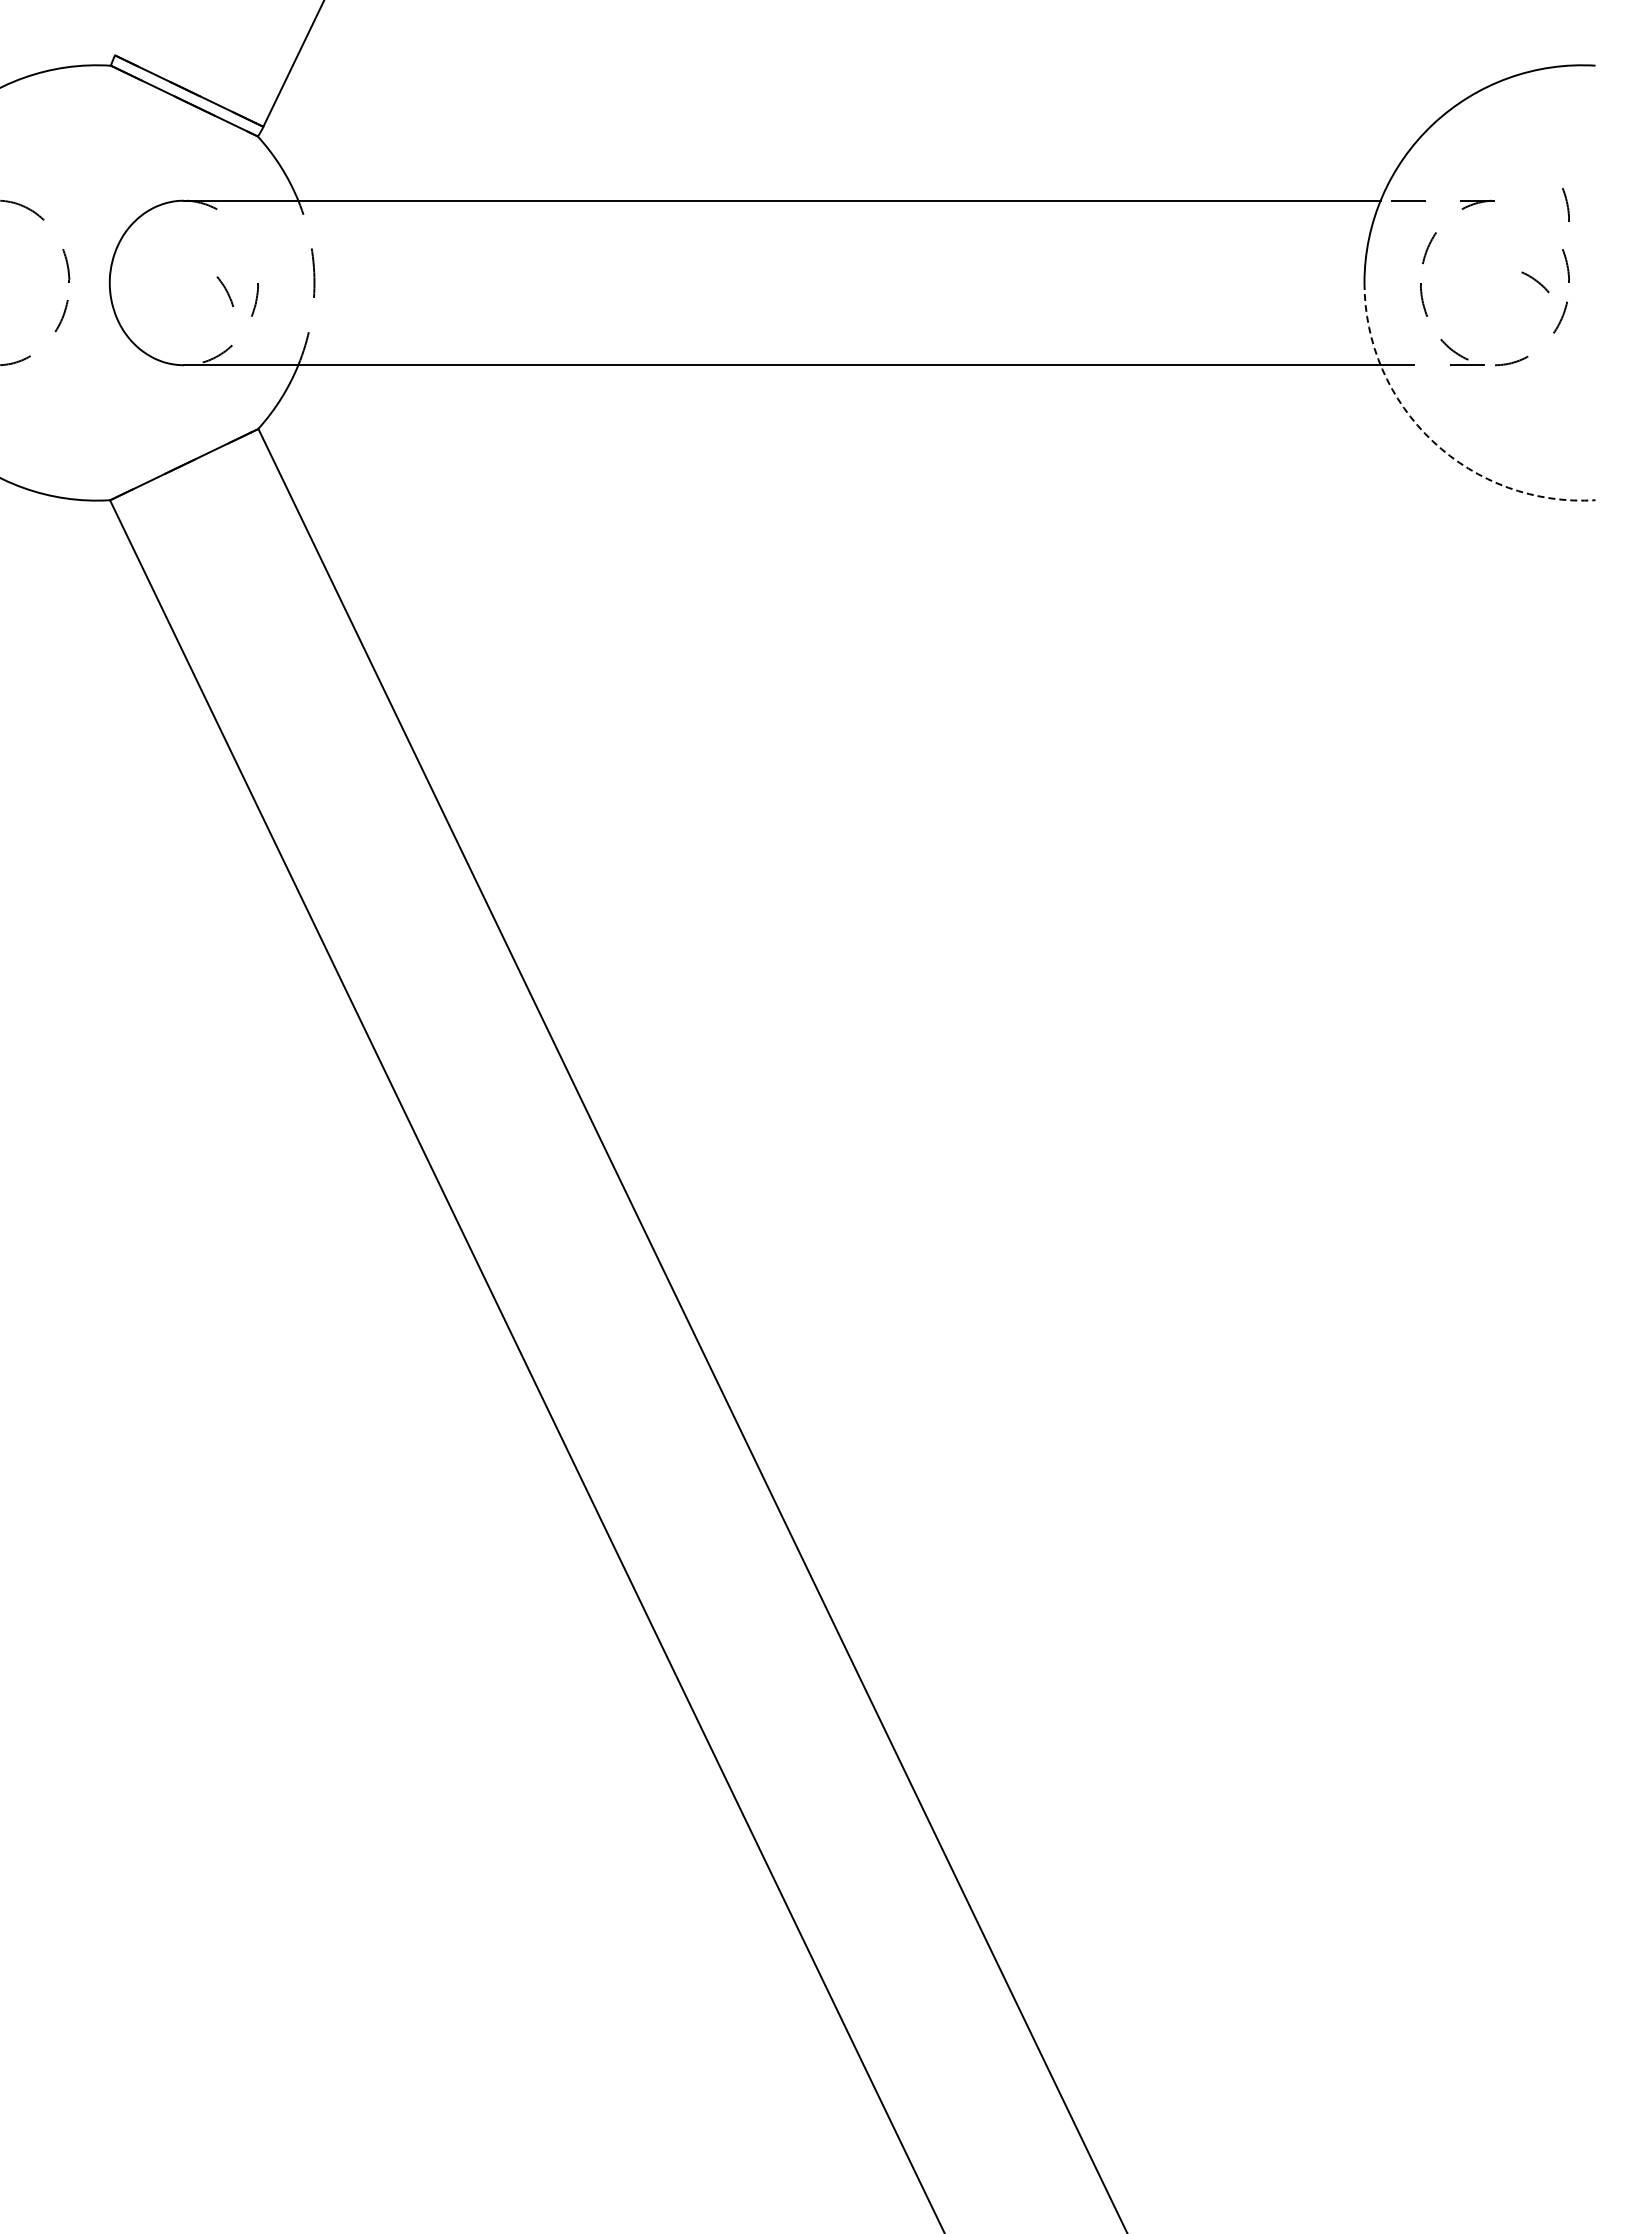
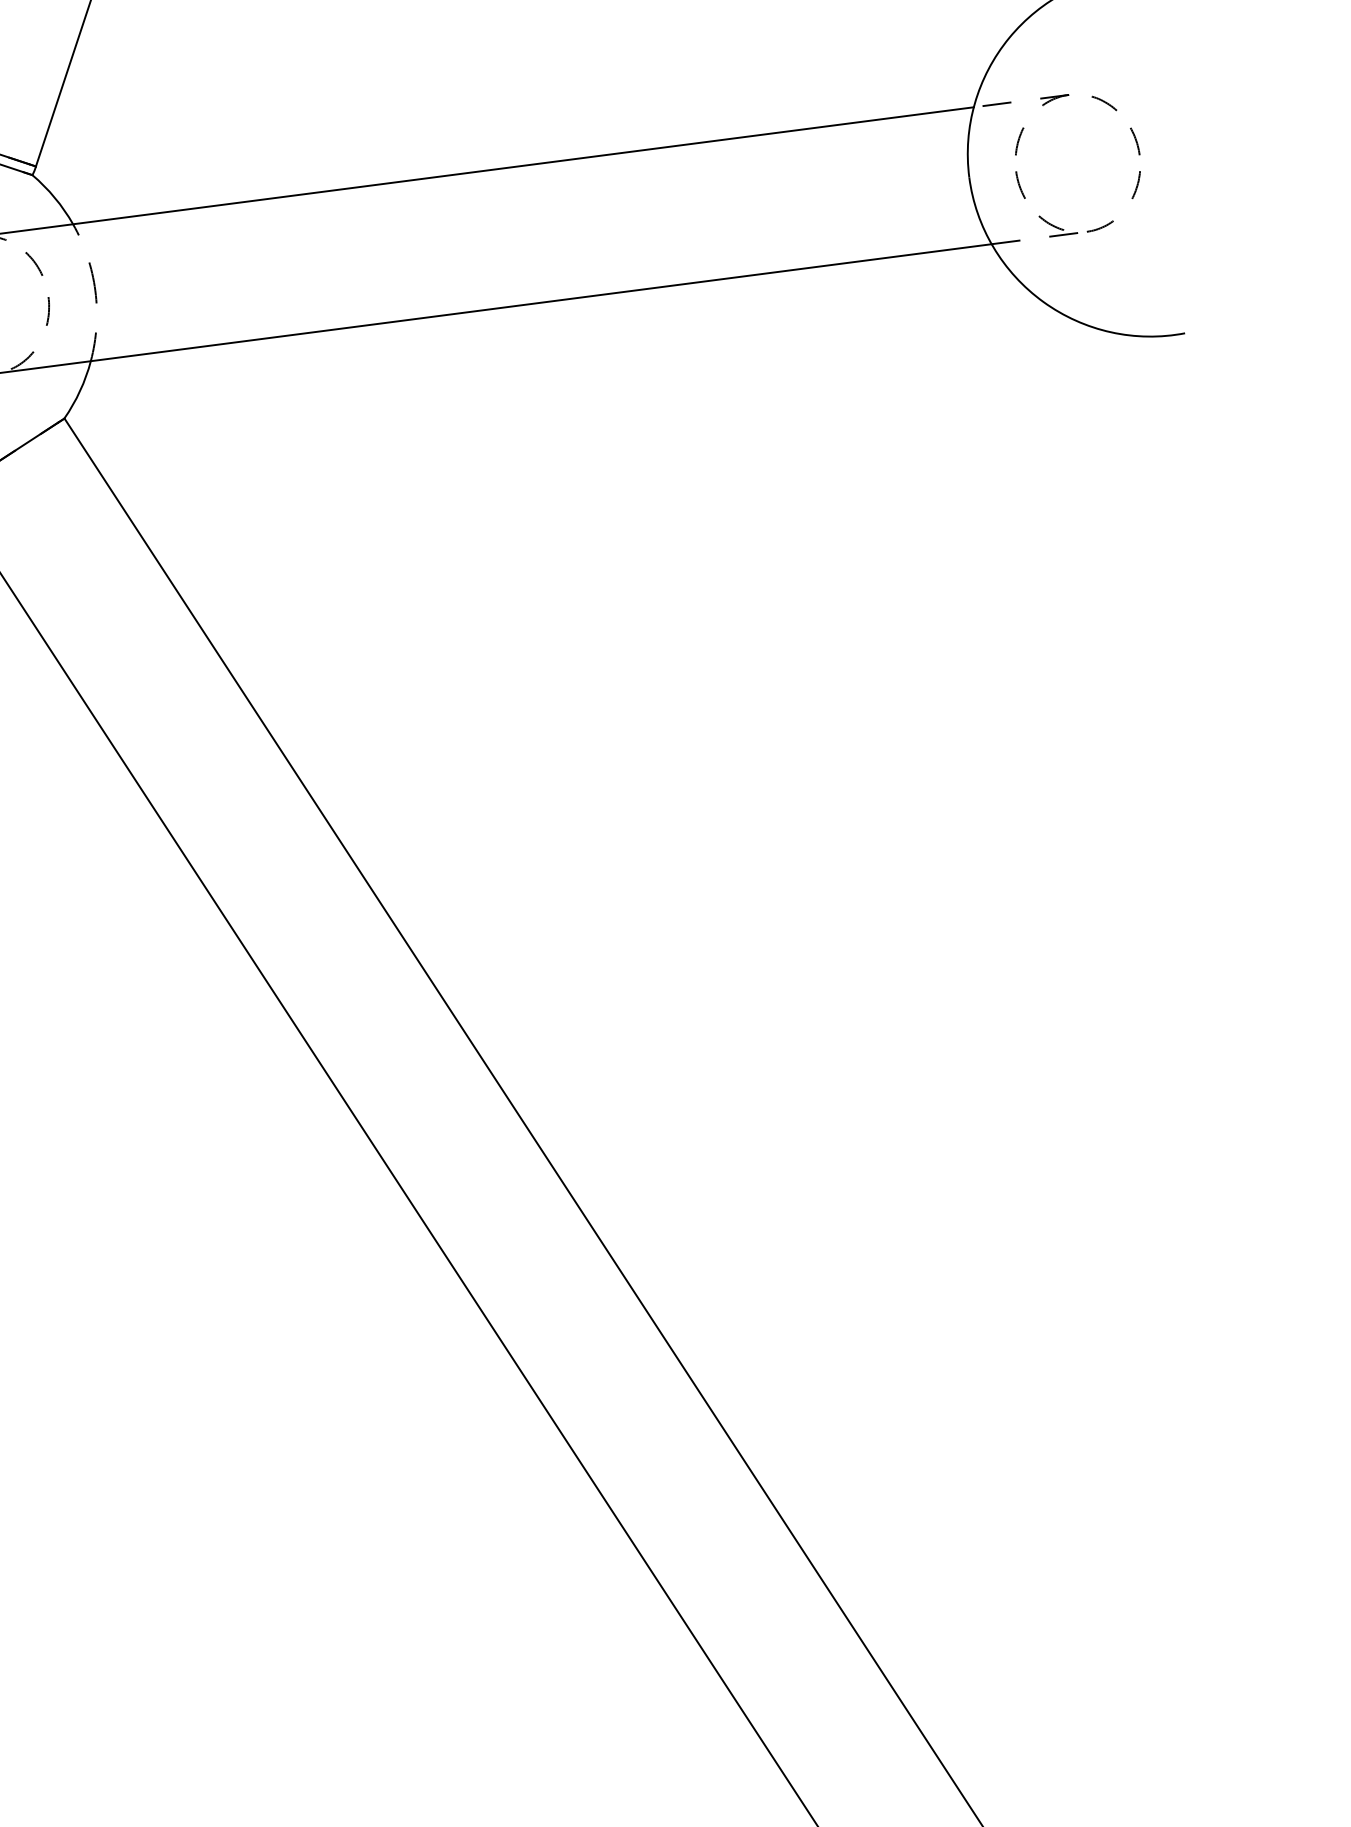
curve: (1566, 204) -> (1128, 90), removed
curve: (1535, 281) -> (1104, 102), moved
curve: (225, 290) -> (34, 262), moved
arc: (1433, 441) -> (1043, 301), dashed -> solid

